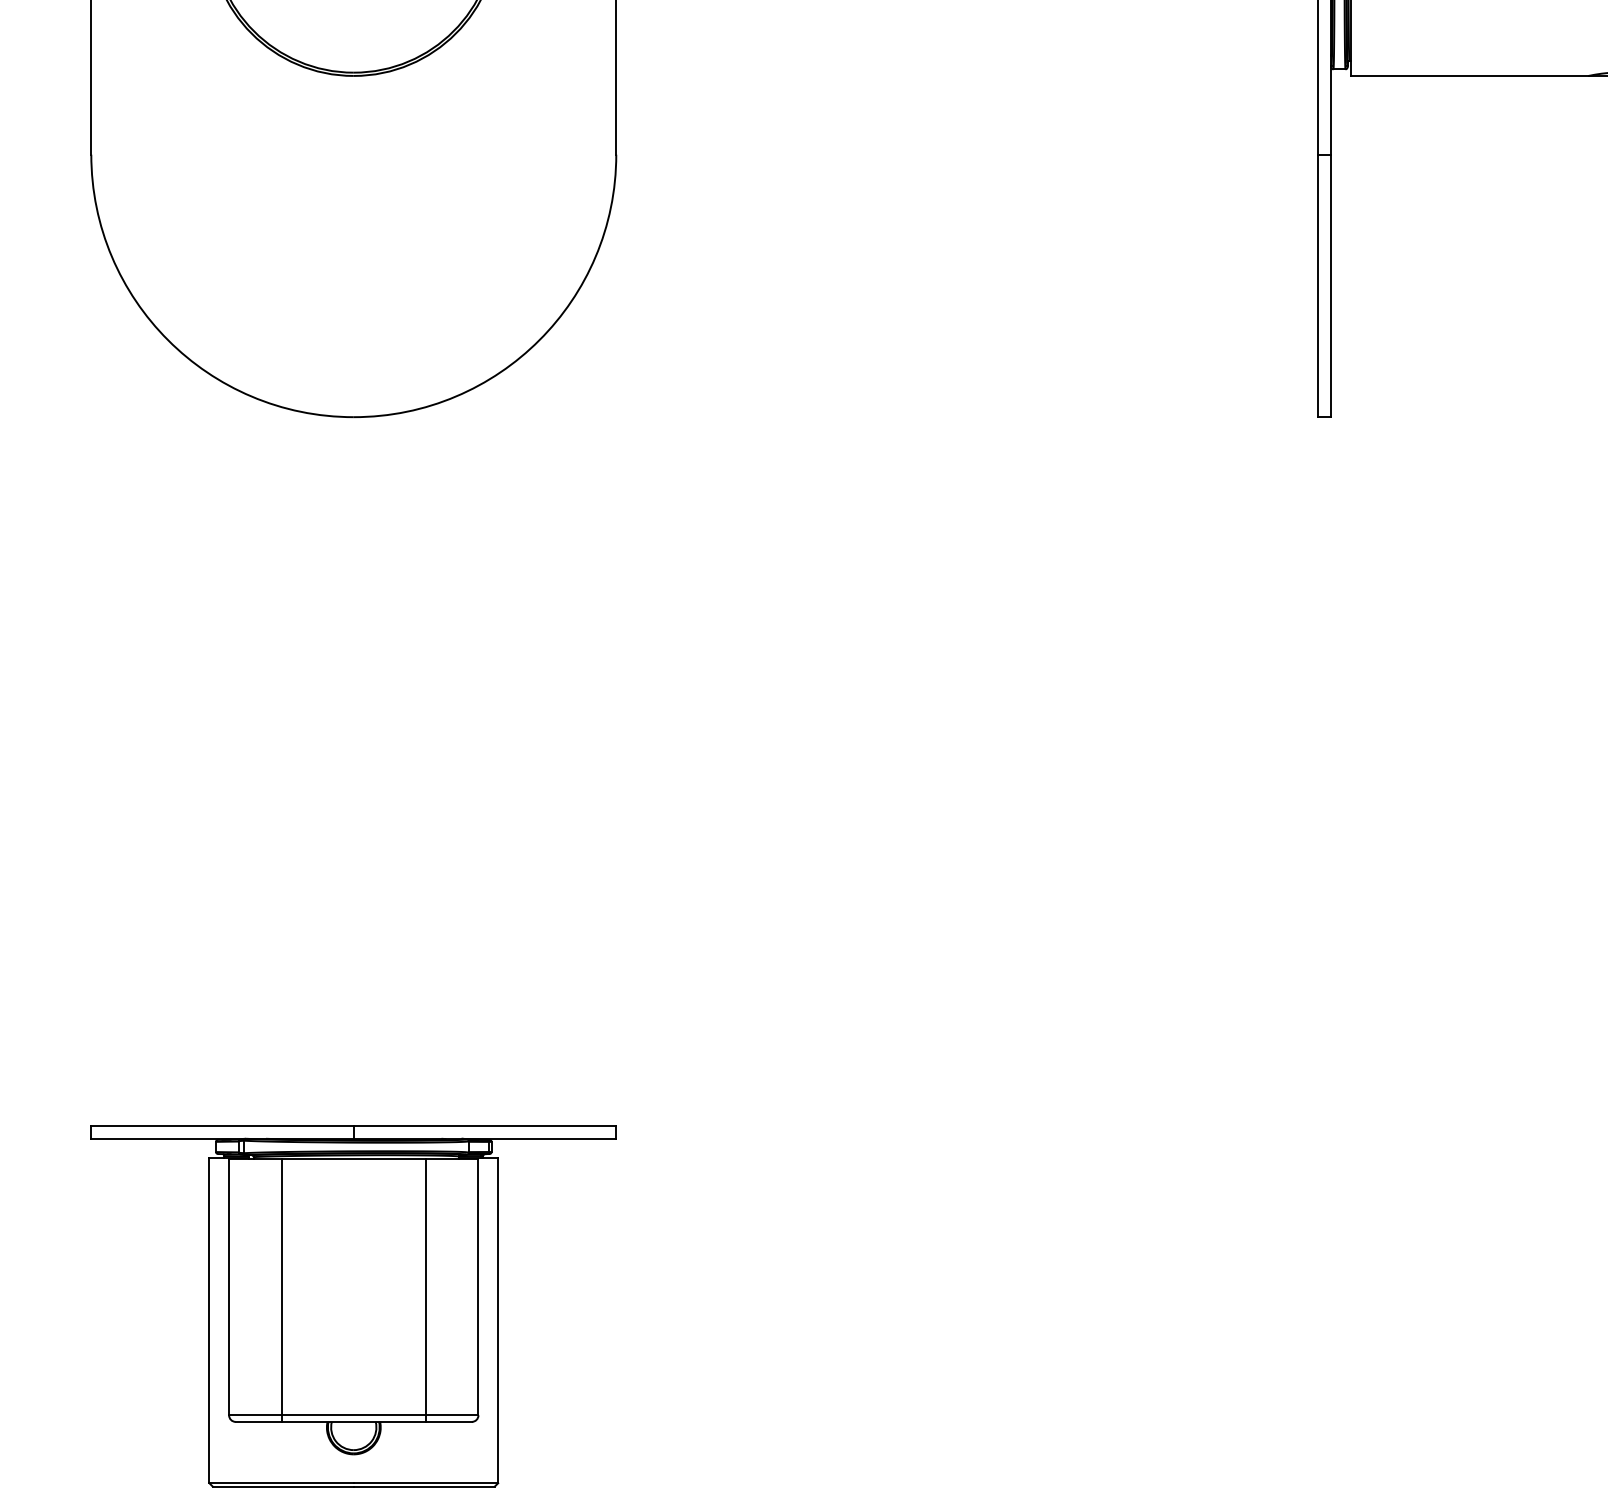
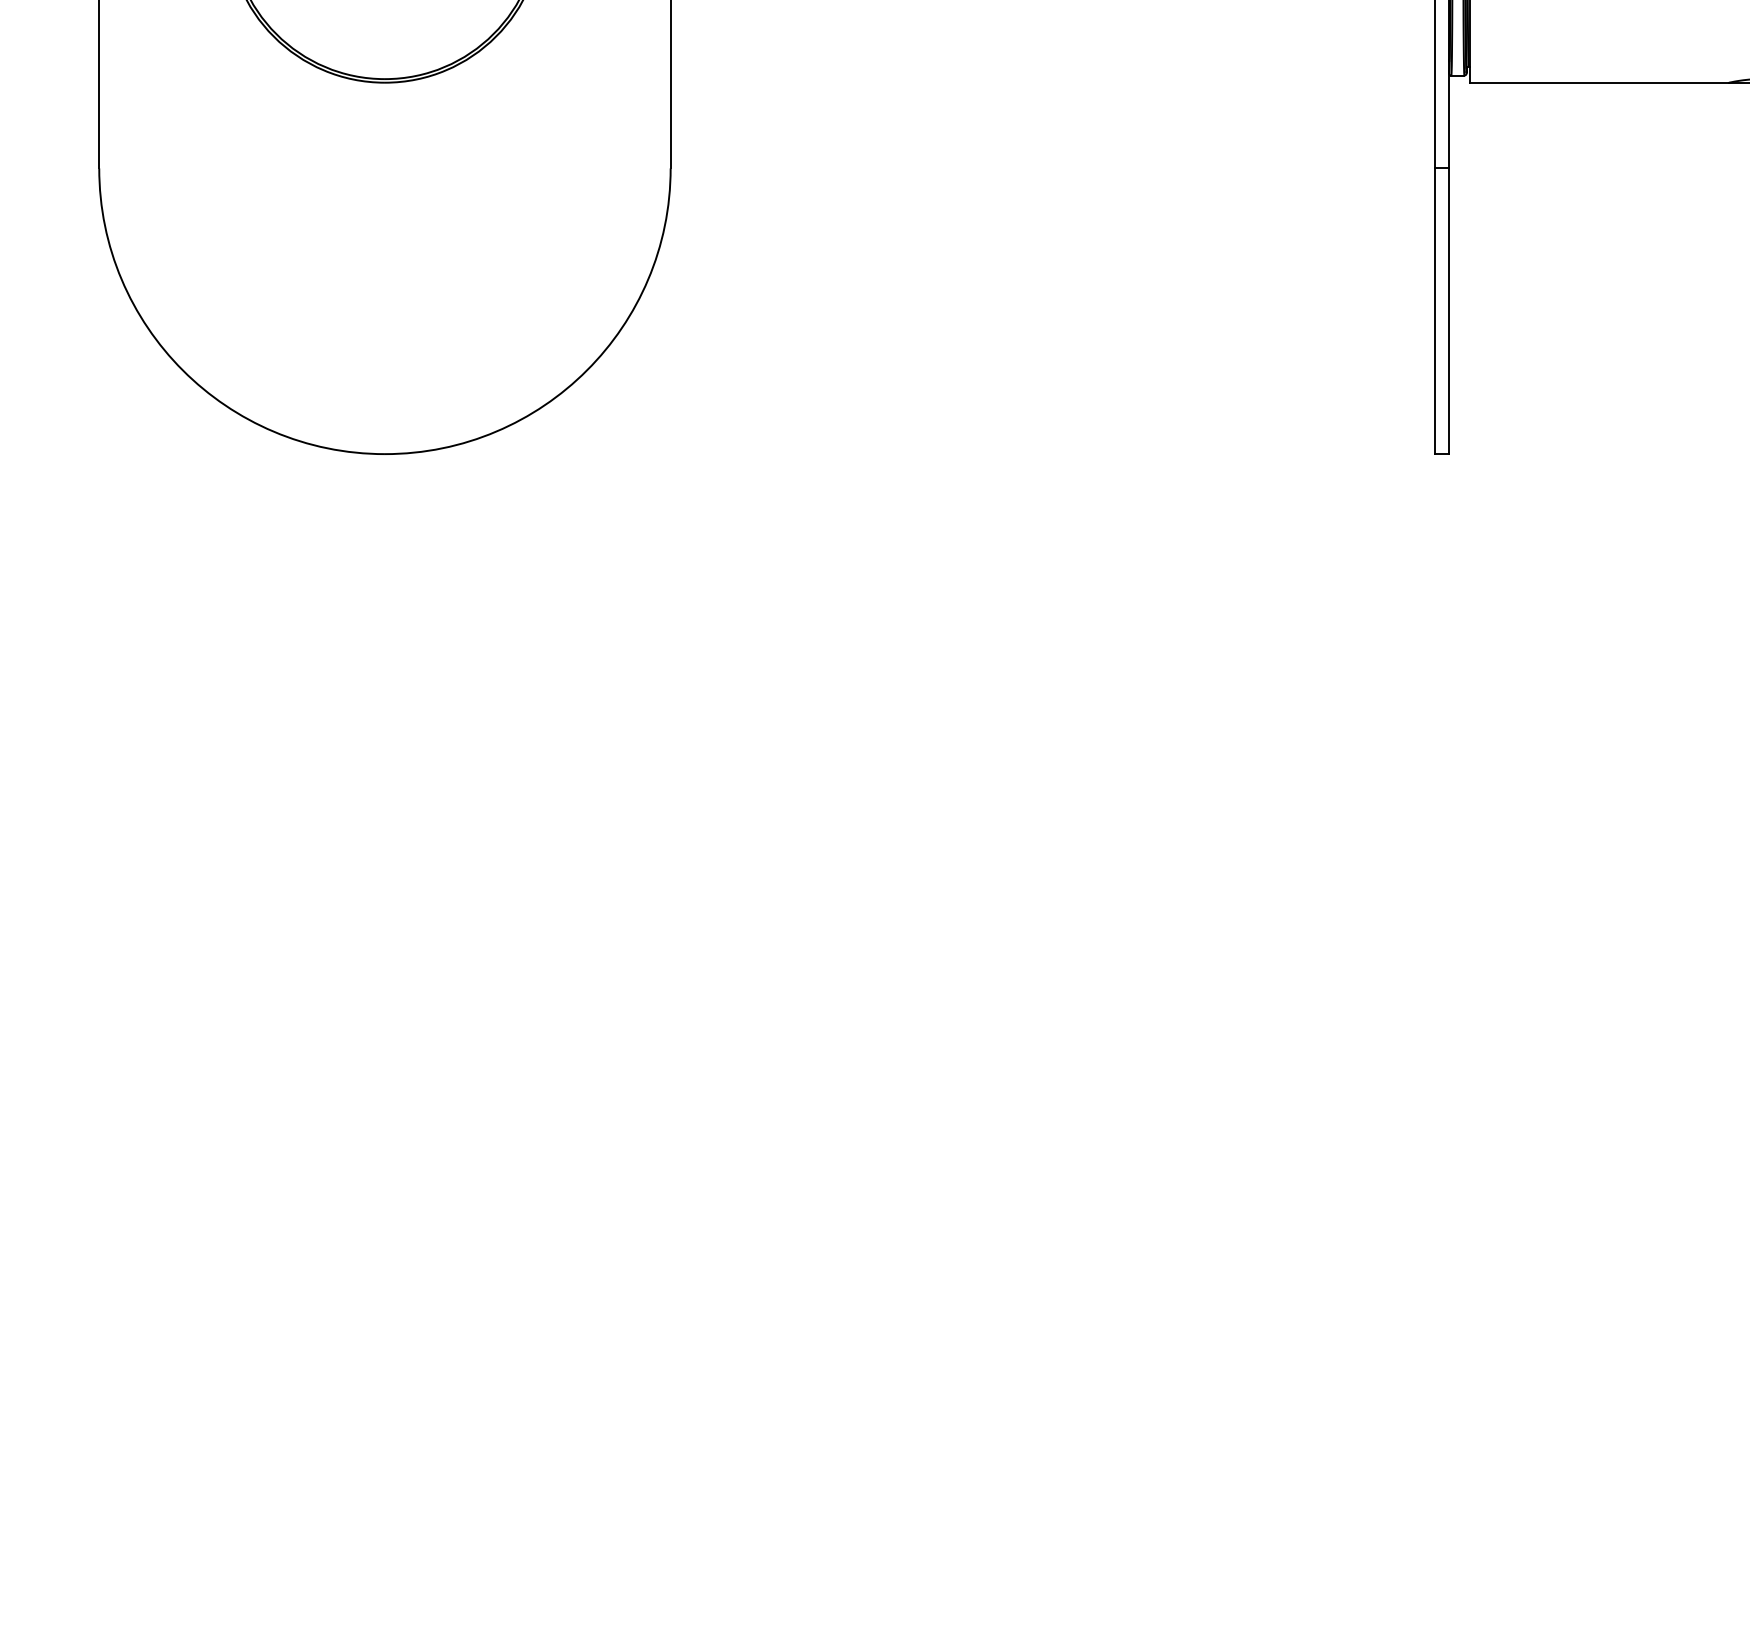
part: (353, 1305) -> (384, 1421), removed

